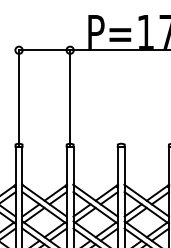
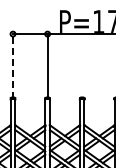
line: (19, 98) -> (13, 66), solid -> dashed

